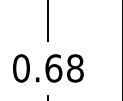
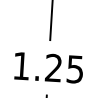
text: (48, 68) -> (48, 67), 0.68 -> 1.25

